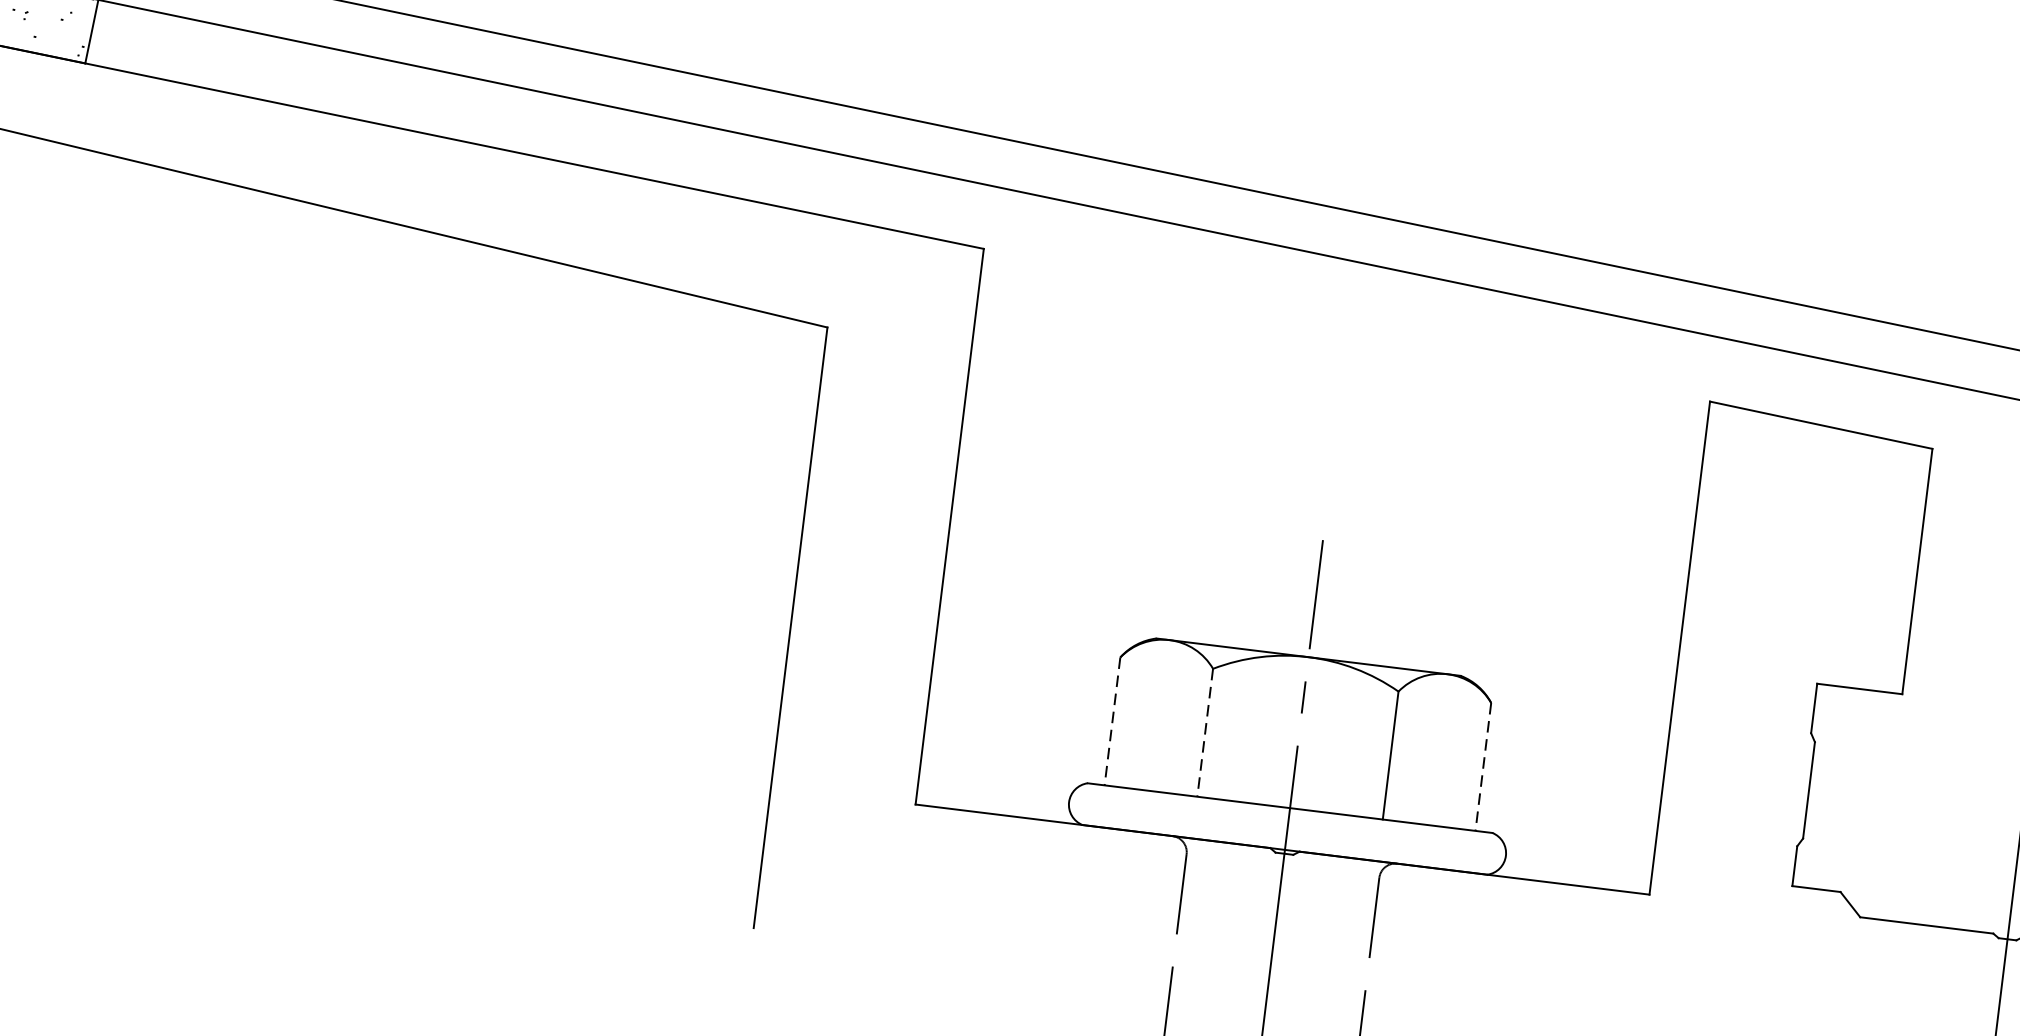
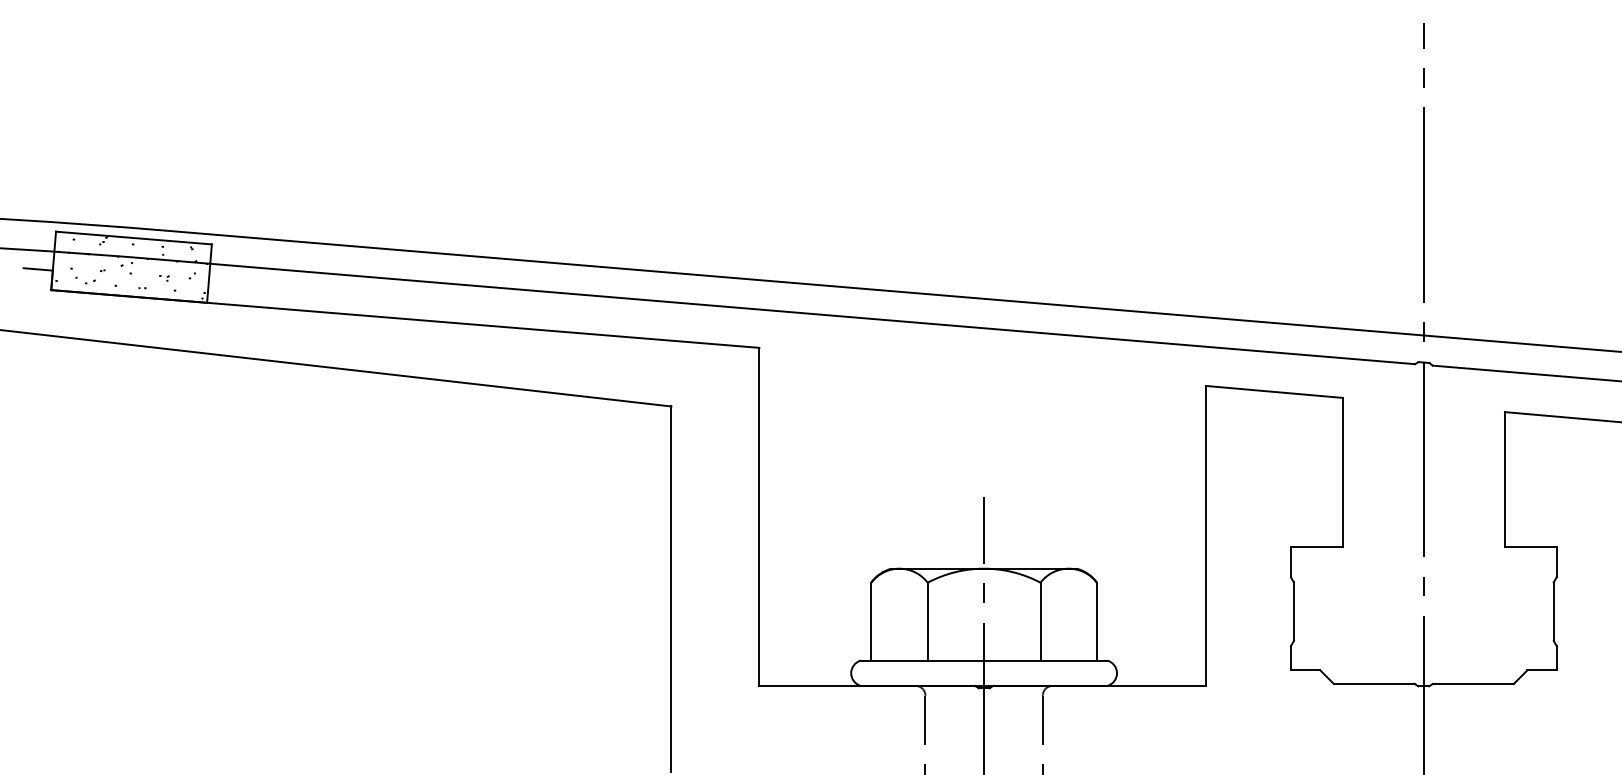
line: (1112, 721) -> (871, 621), dashed -> solid
line: (1204, 732) -> (927, 621), dashed -> solid
line: (1482, 766) -> (1096, 621), dashed -> solid

